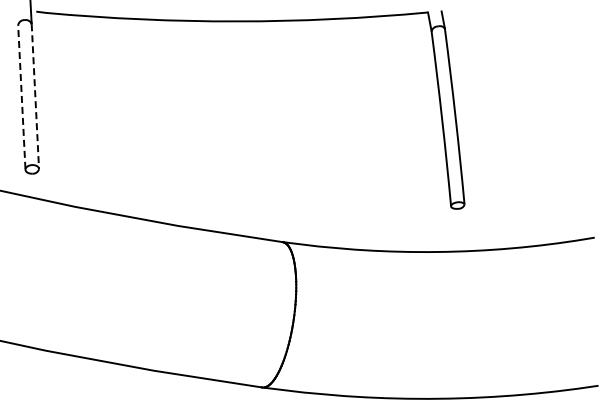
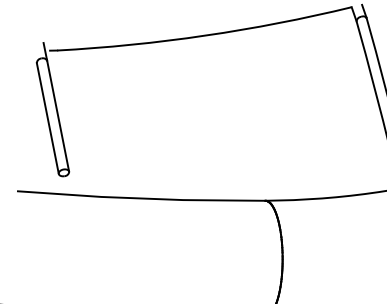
line: (35, 96) -> (58, 116), dashed -> solid
line: (21, 97) -> (47, 118), dashed -> solid

